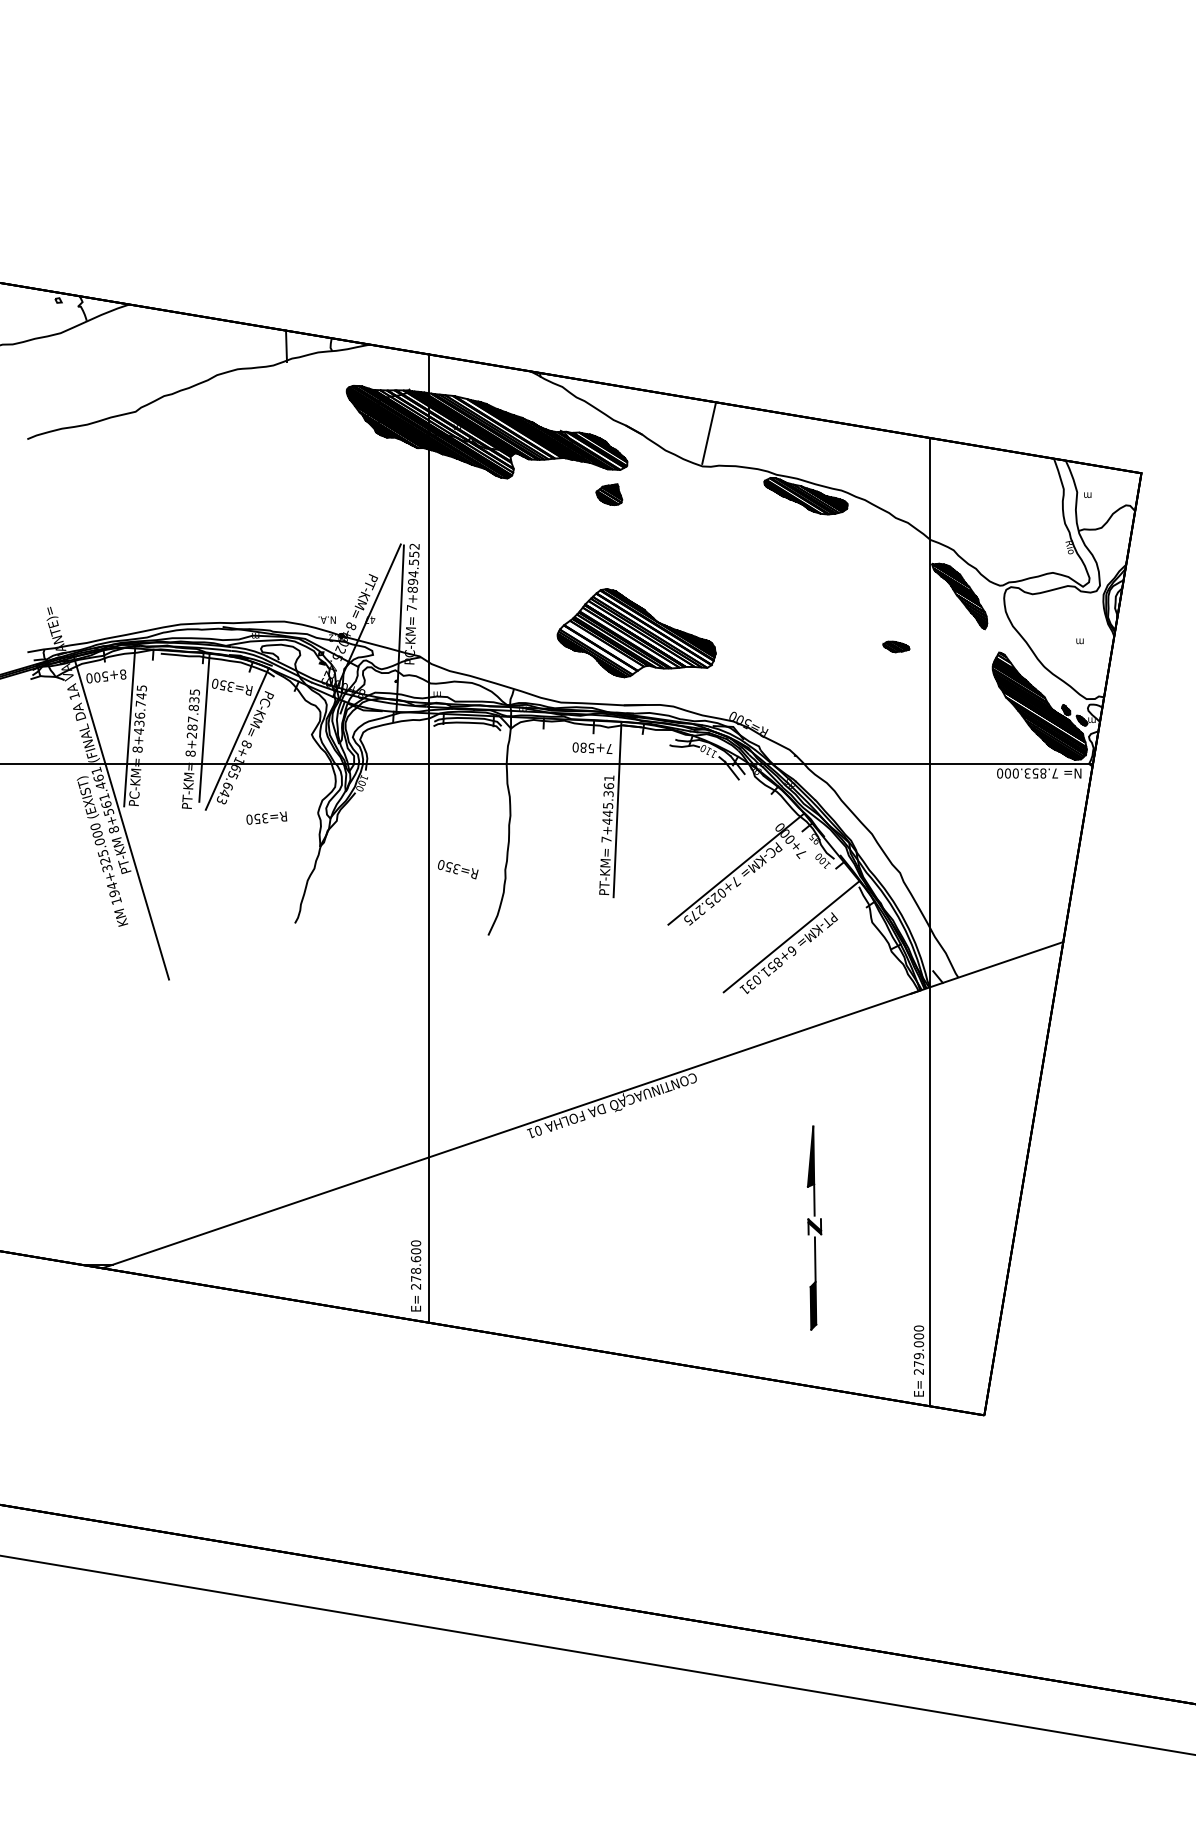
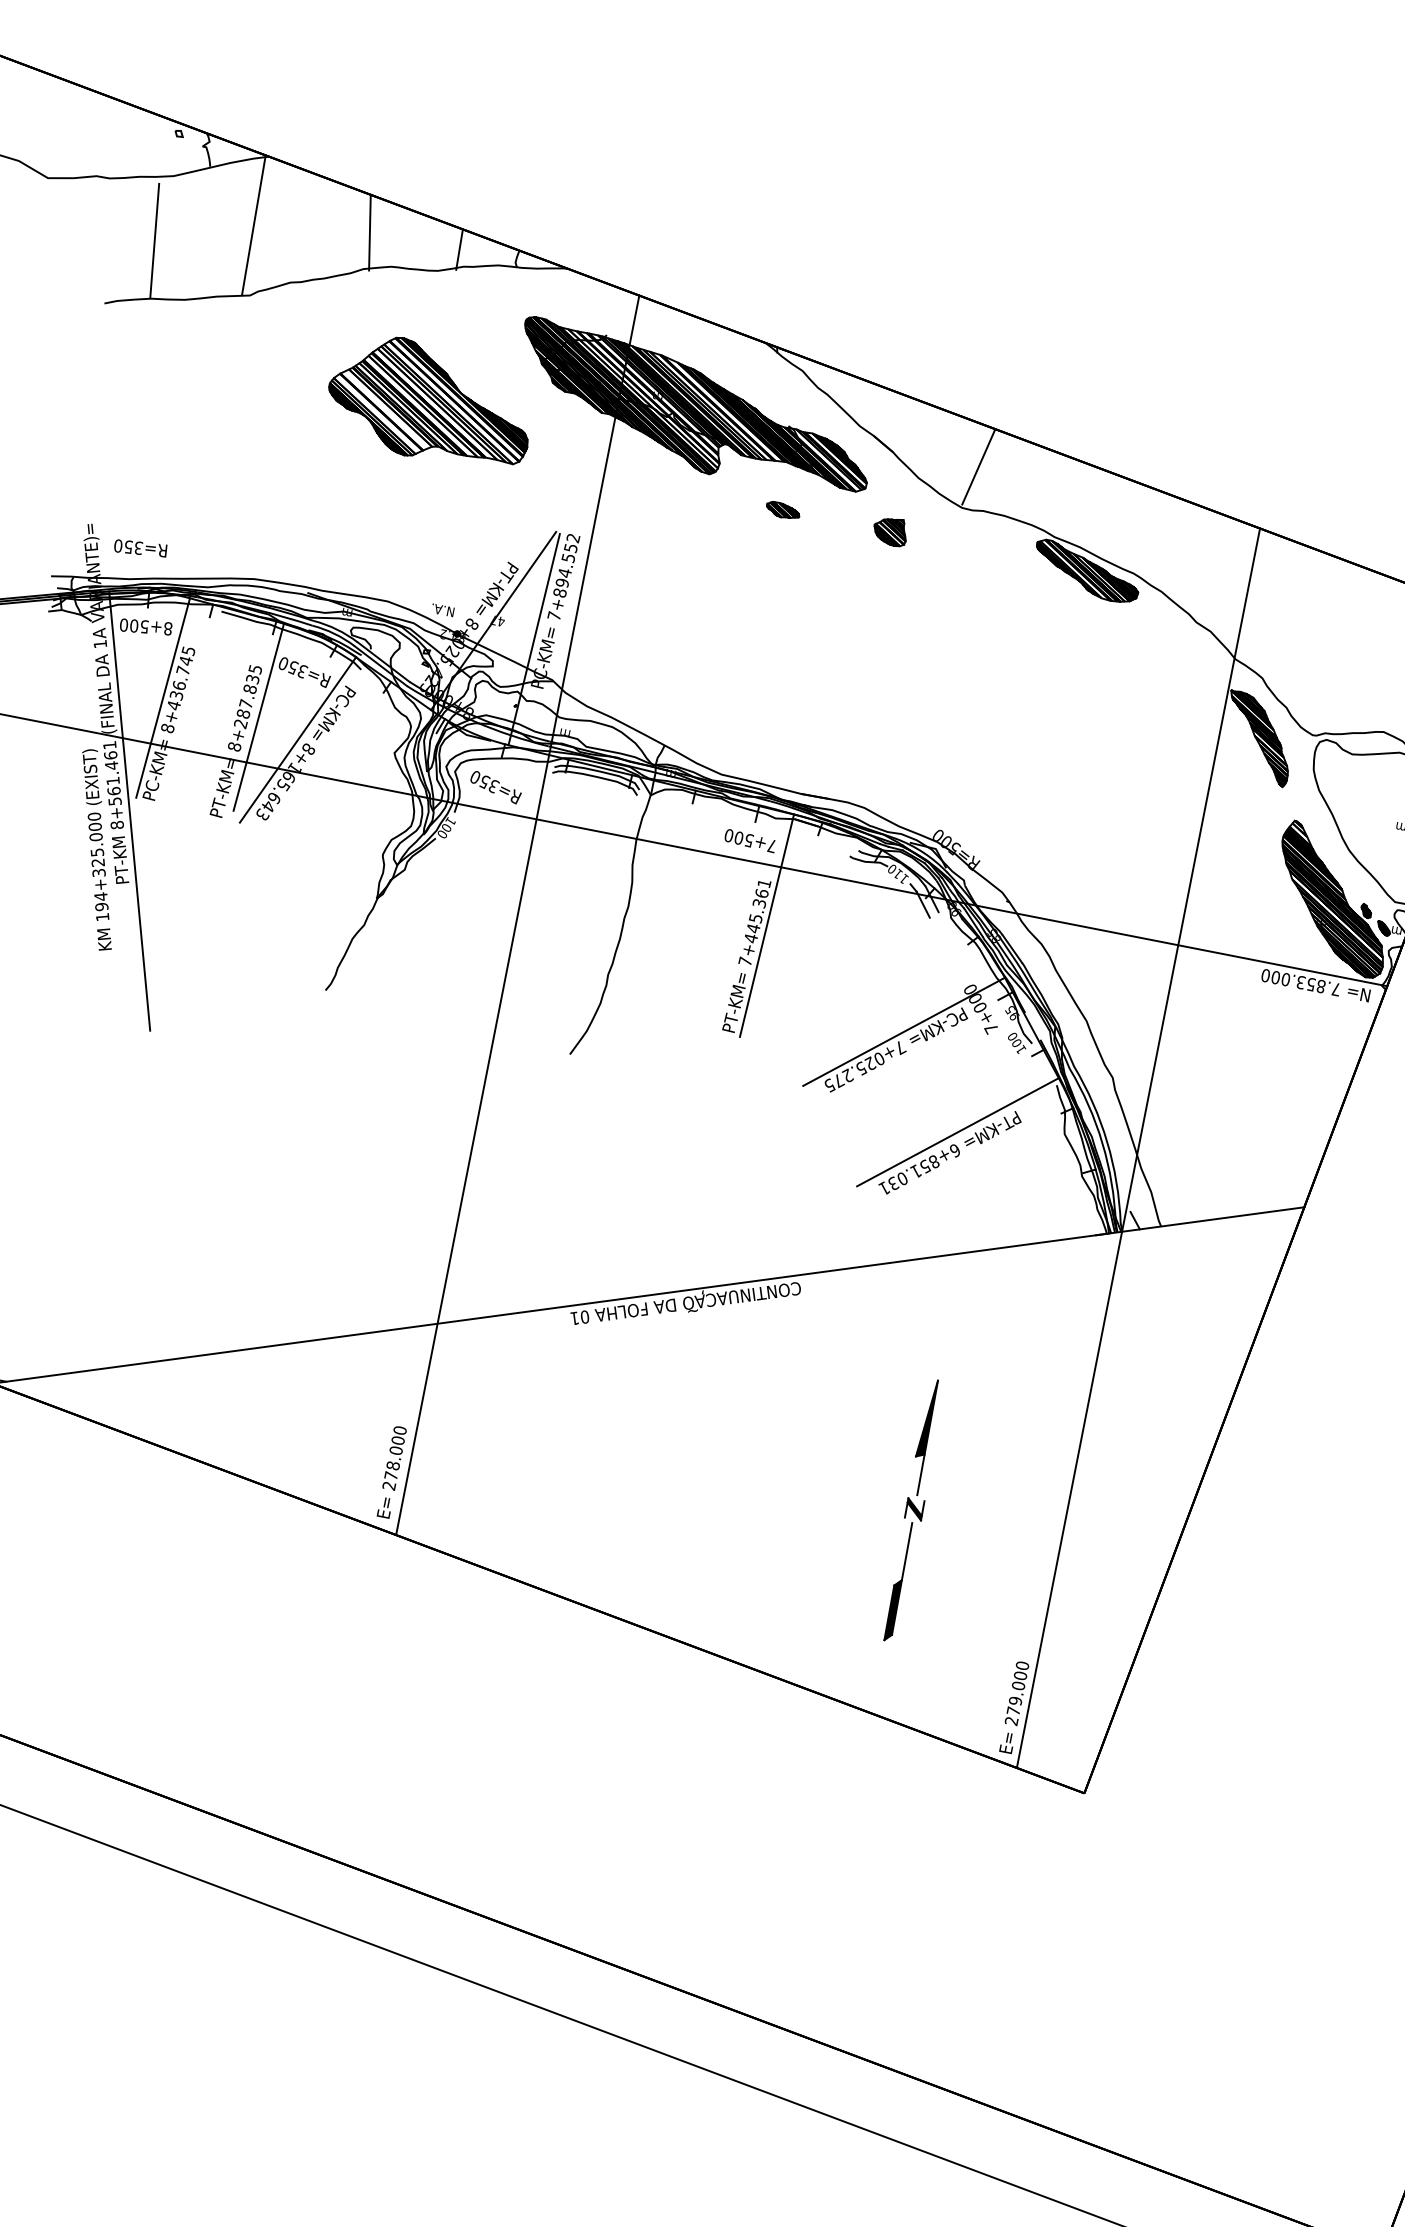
line: (216, 346) -> (369, 232), added
line: (127, 358) -> (252, 225), added
line: (55, 384) -> (154, 240), added
part: (609, 494) -> (890, 531), moved
part: (636, 633) -> (430, 402), moved
part: (896, 646) -> (783, 510), moved
text: (583, 747) -> (739, 837), 7+580 -> 7+500
text: (266, 817) -> (140, 547), moved
text: (458, 869) -> (496, 787), moved
text: (415, 1259) -> (395, 1450), 278.600 -> 278.000

